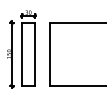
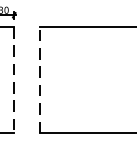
line: (34, 54) -> (13, 80), solid -> dashed
line: (50, 54) -> (40, 80), solid -> dashed

